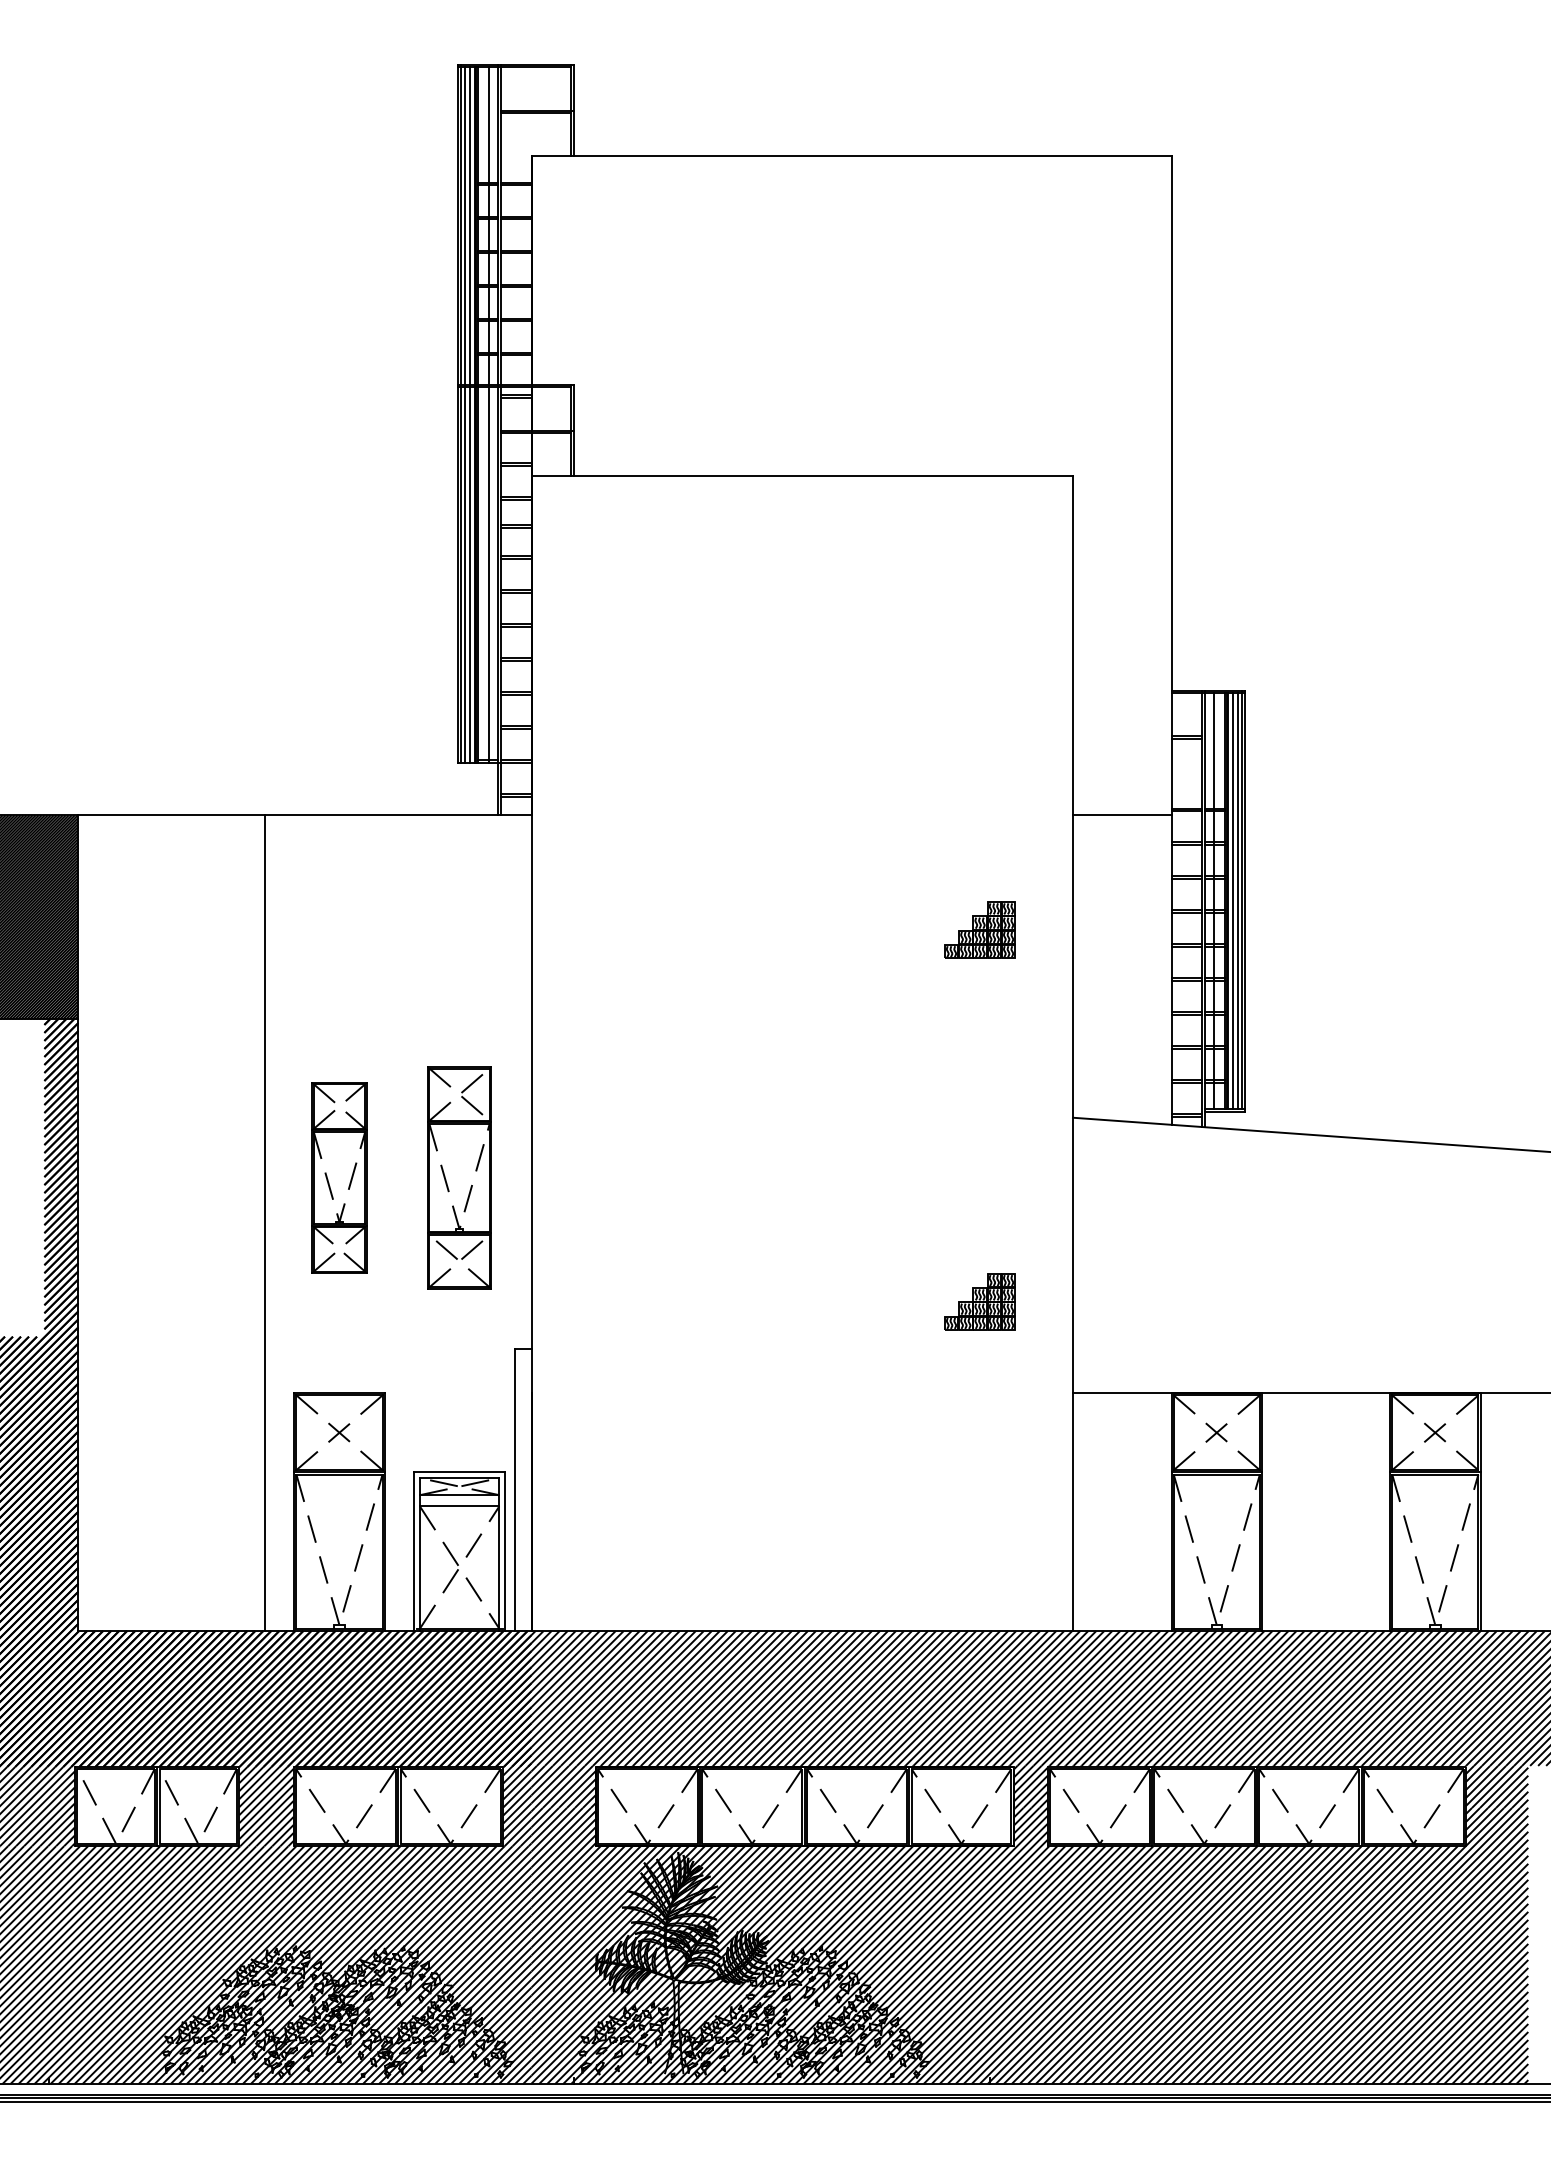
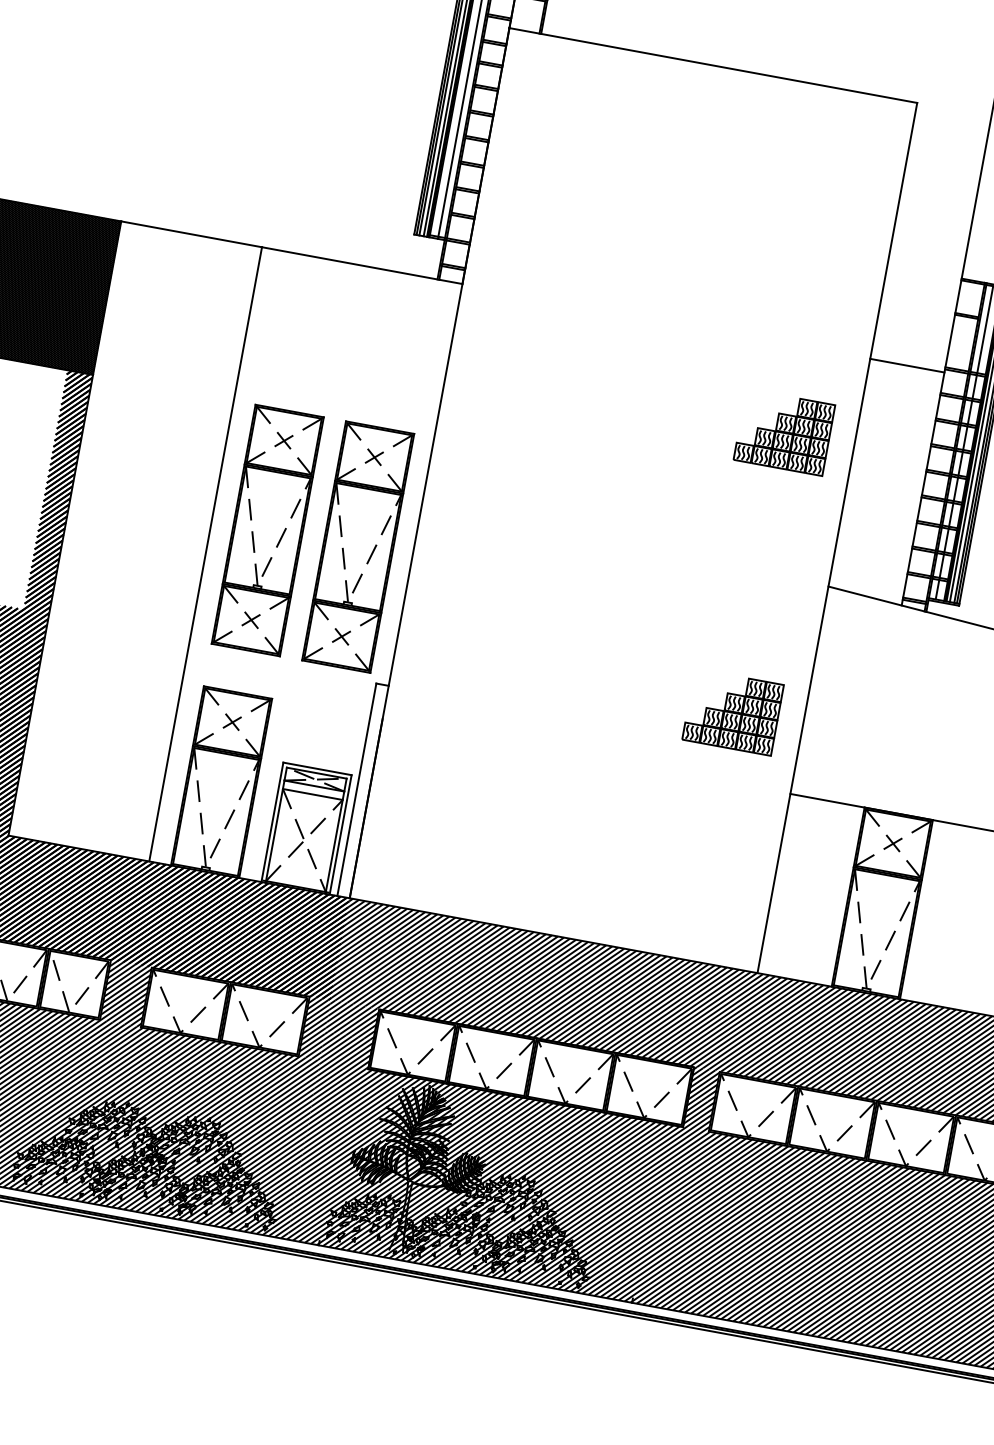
part: (979, 929) -> (784, 431), size x1.67
part: (339, 1177) -> (267, 530), size x1.67
part: (459, 1177) -> (358, 546), size x1.43
part: (979, 1301) -> (732, 712), size x1.67

